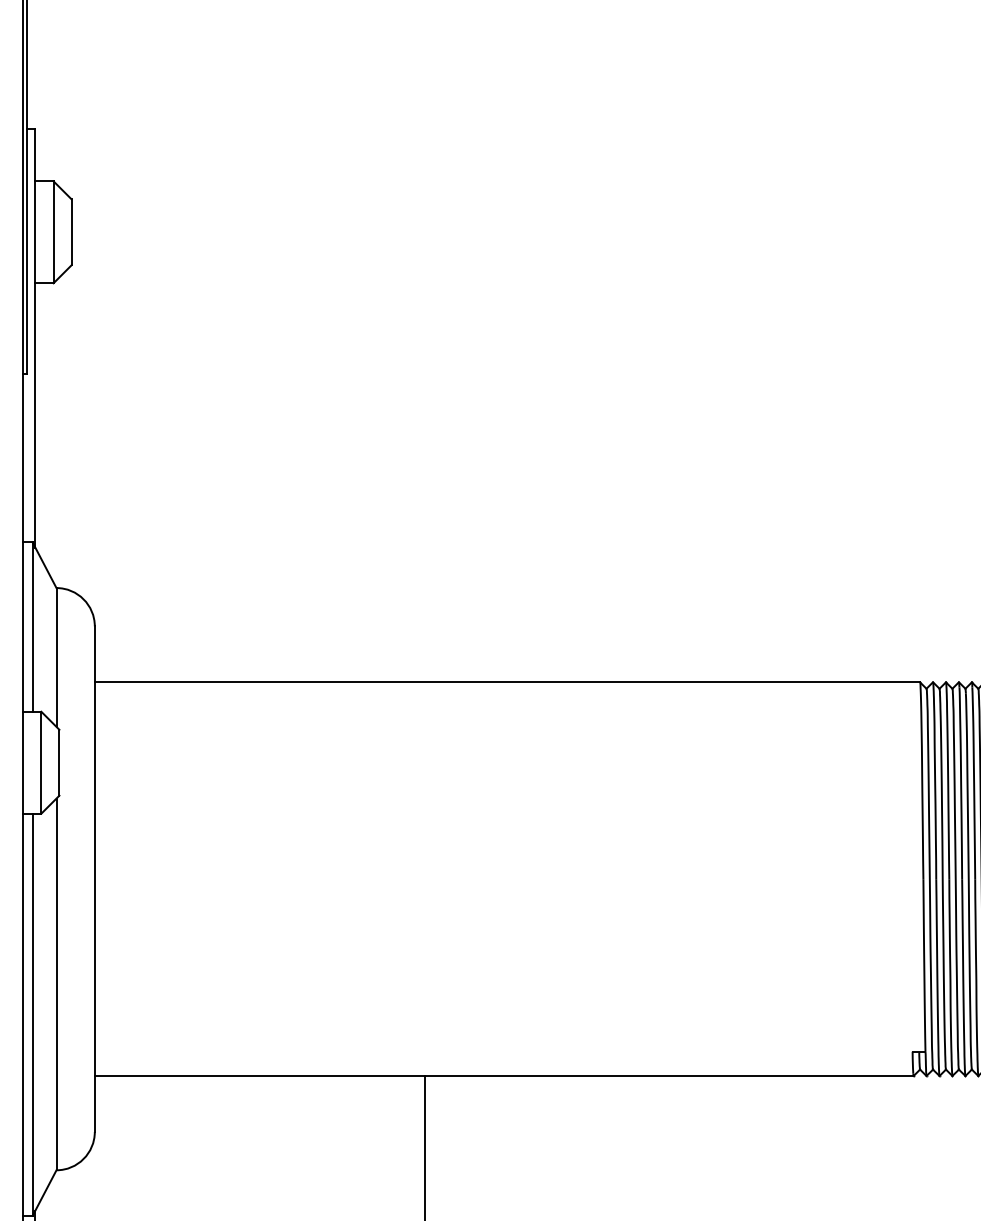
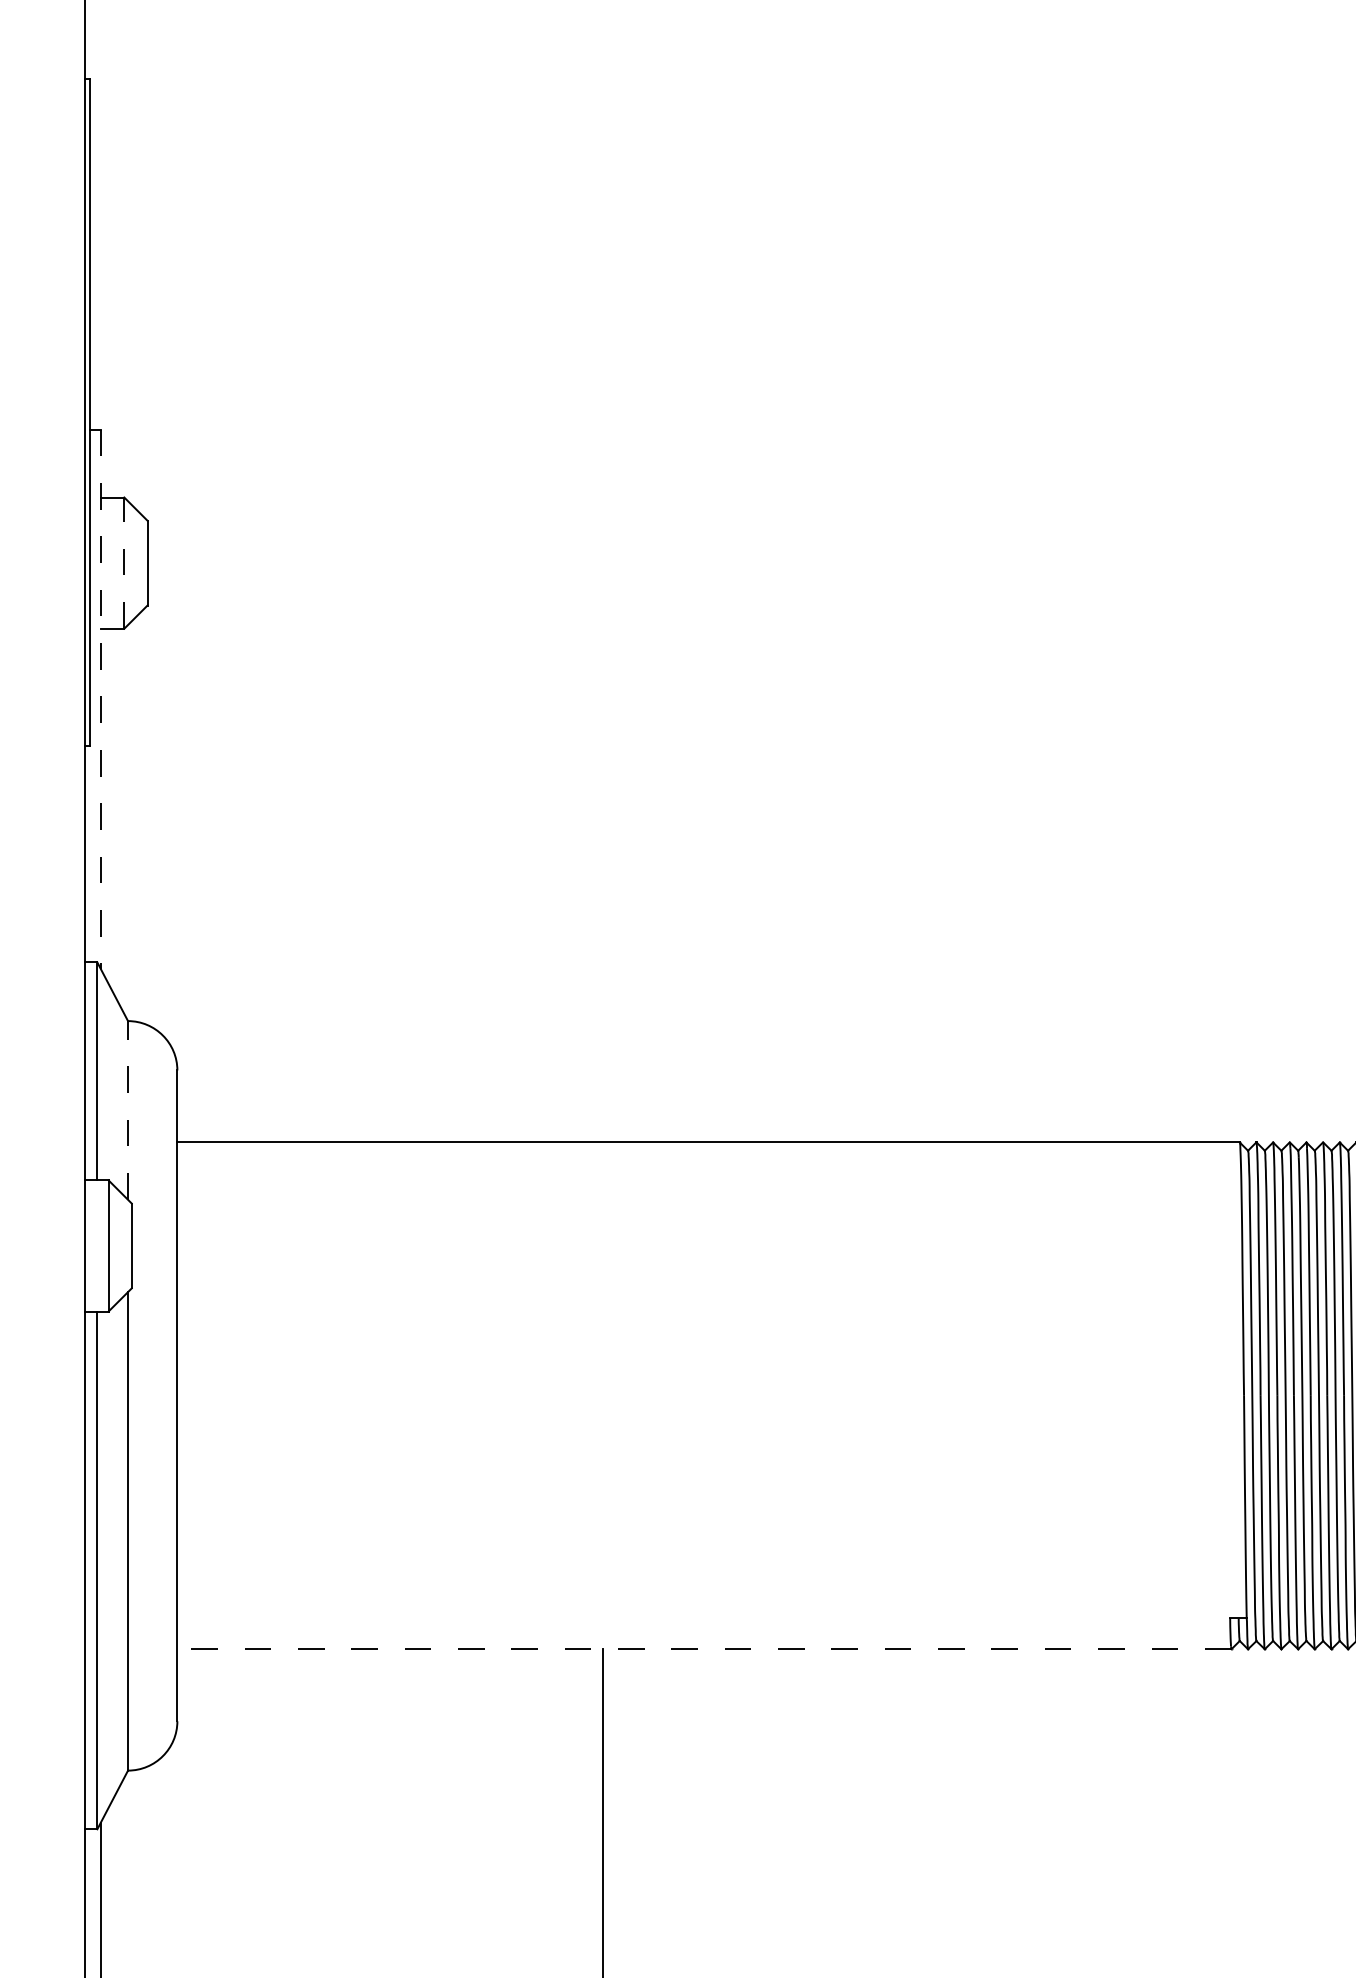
line: (53, 232) -> (124, 563), solid -> dashed
line: (35, 338) -> (100, 699), solid -> dashed
line: (56, 656) -> (128, 1109), solid -> dashed
line: (503, 1076) -> (703, 1649), solid -> dashed

